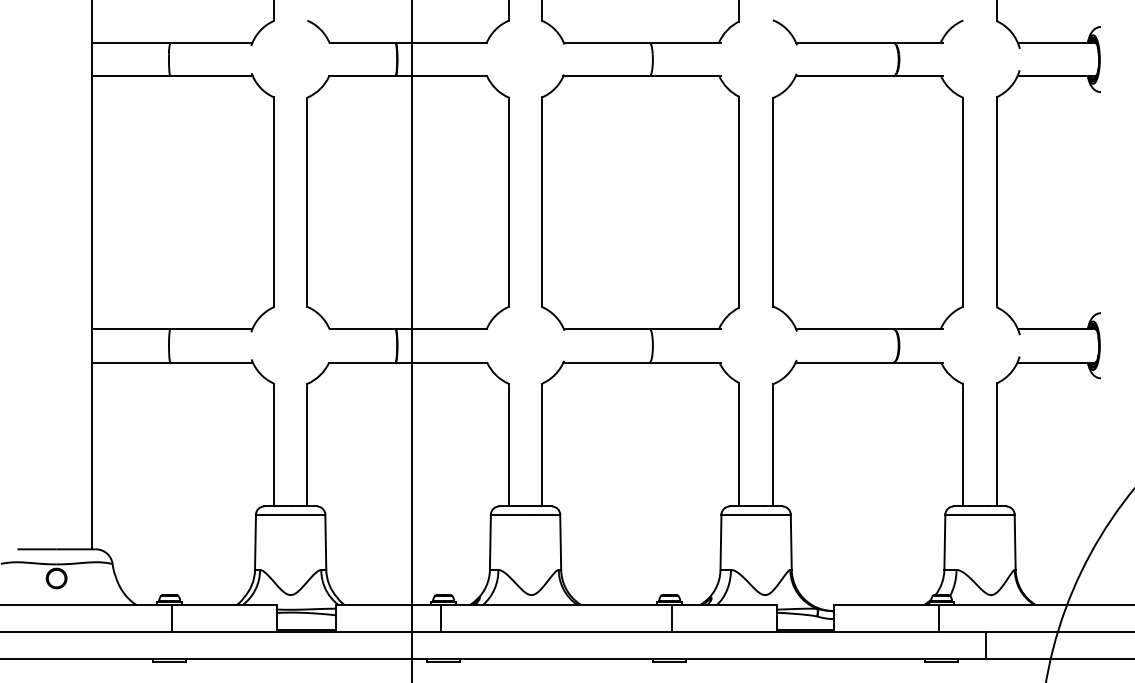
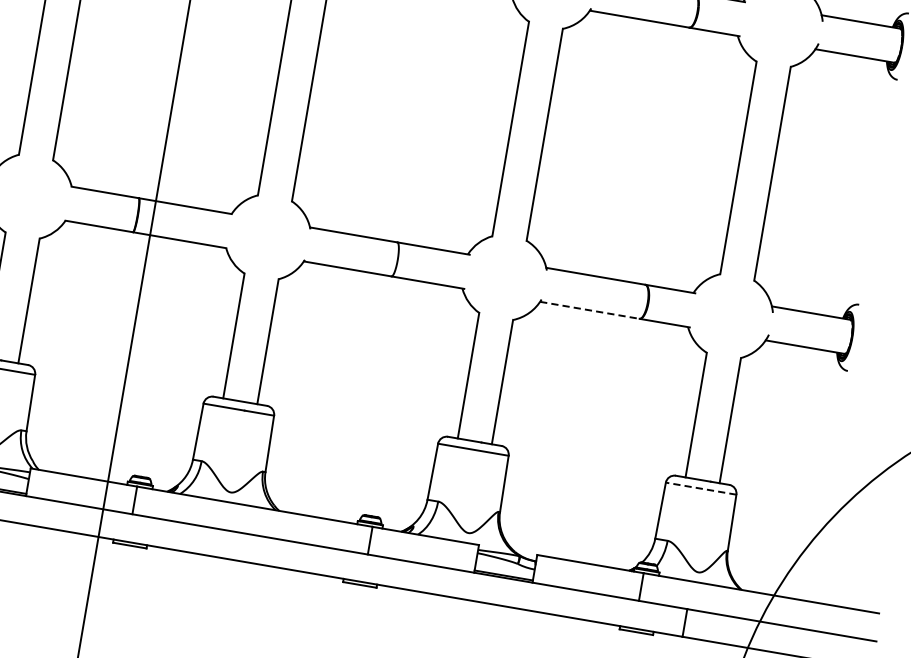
line: (844, 362) -> (589, 310), solid -> dashed
line: (980, 514) -> (701, 488), solid -> dashed

